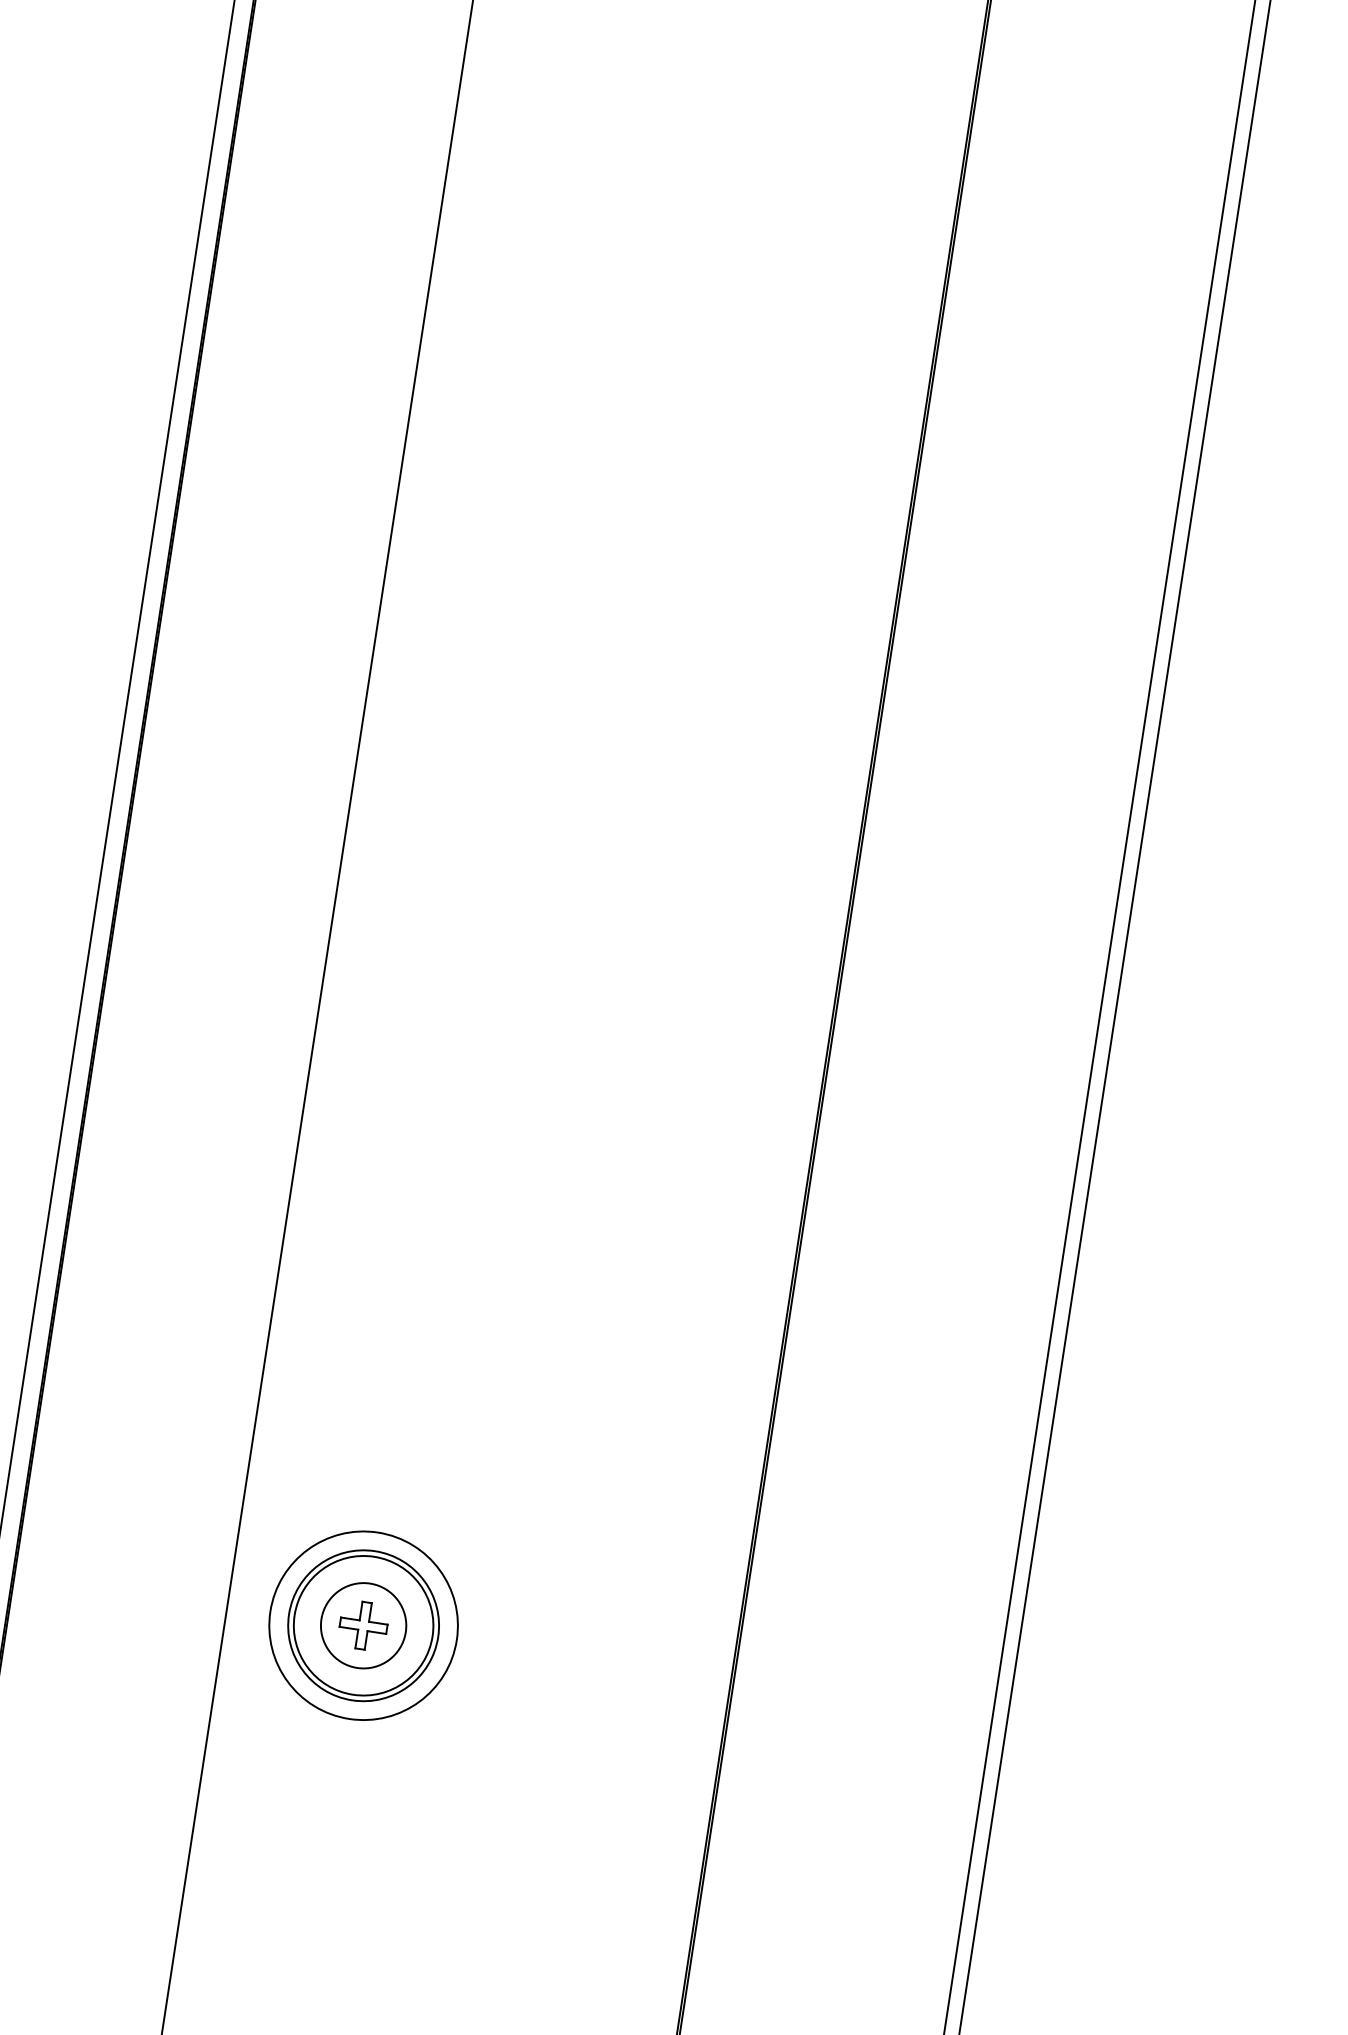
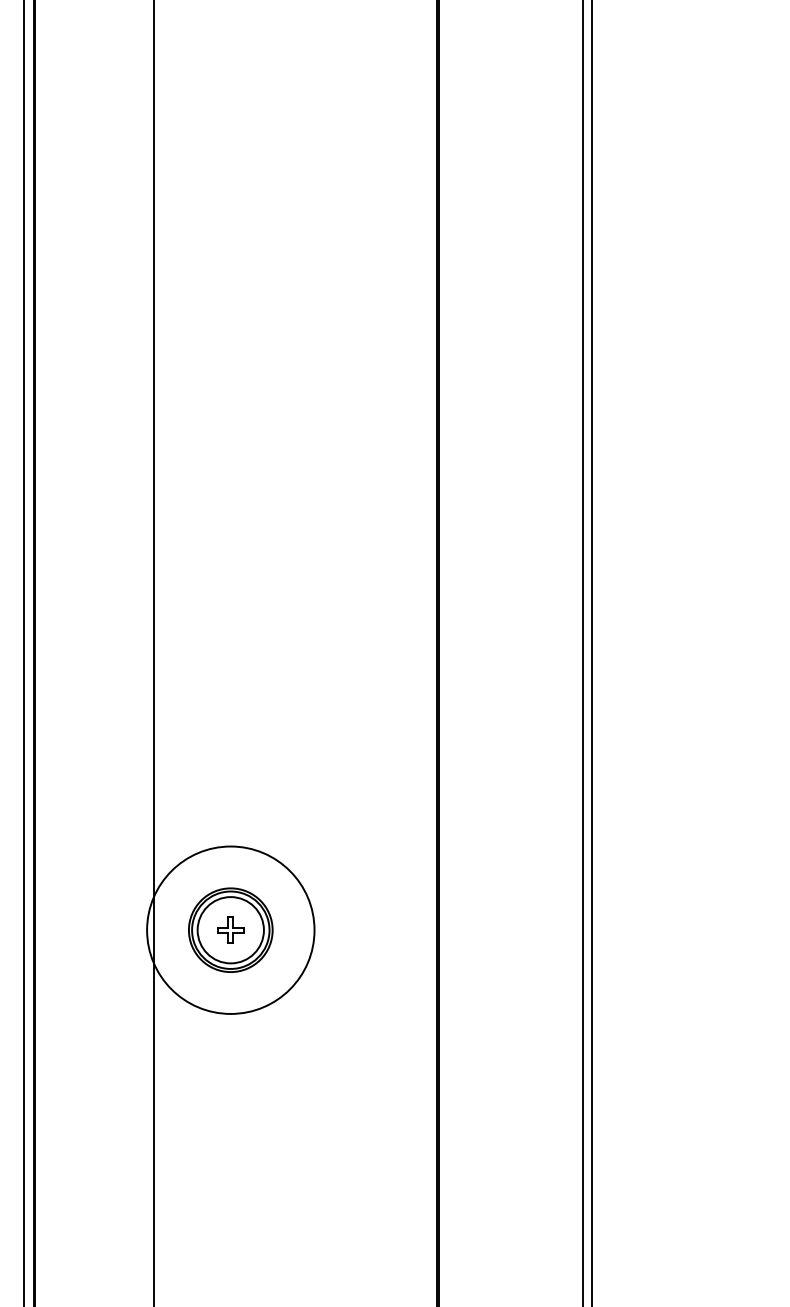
circle: (363, 1624) -> (230, 929), size x1.4
circle: (363, 1624) -> (230, 929), size x1.6

